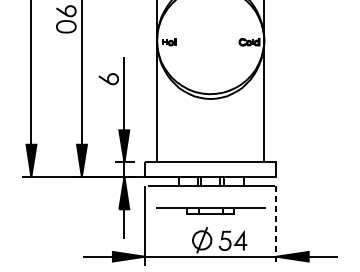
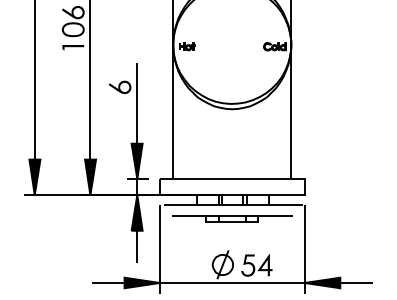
fill: (66, 42) -> (73, 47), added
part: (210, 210) -> (232, 218), moved
line: (276, 226) -> (304, 249), dashed -> solid

